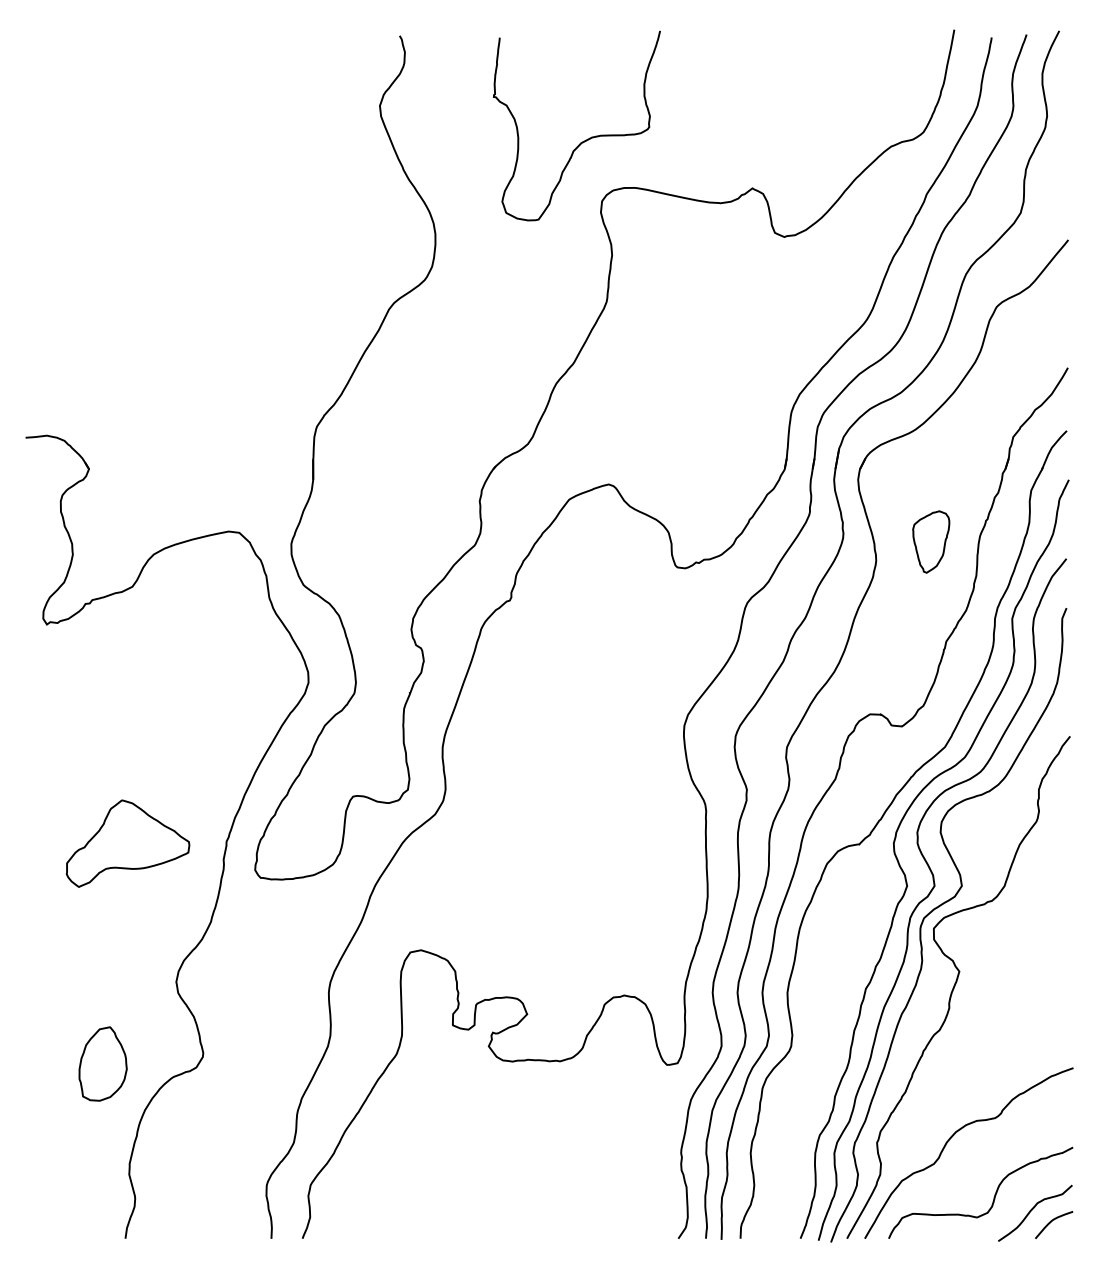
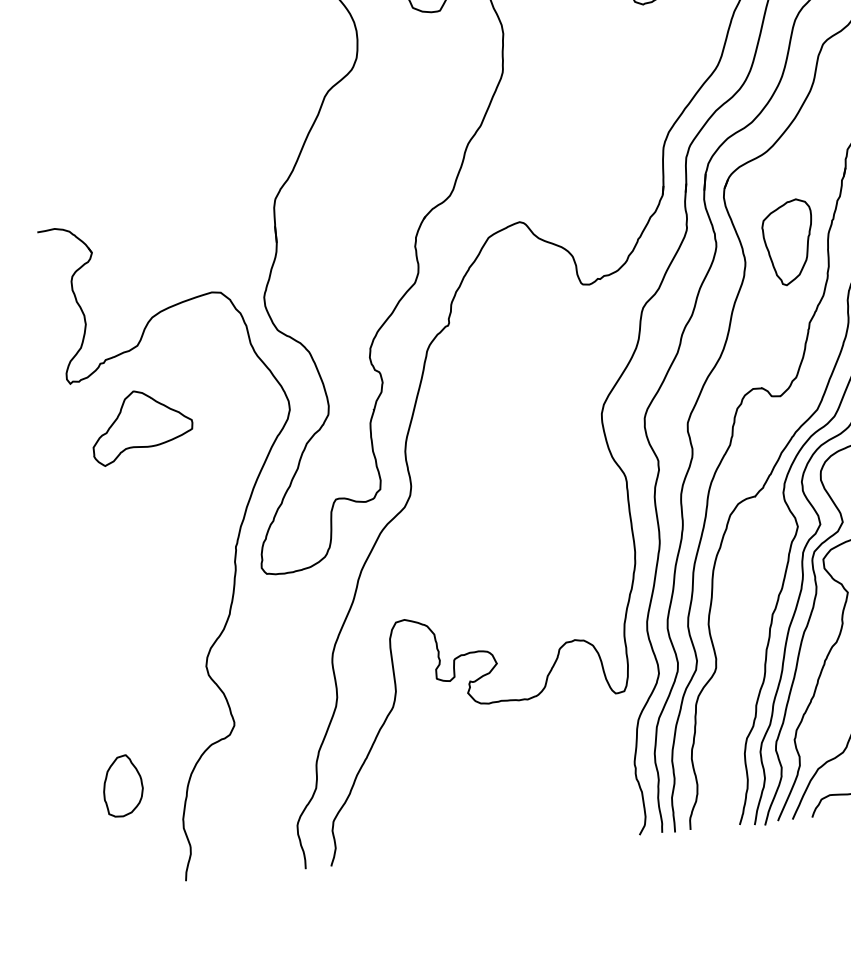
part: (931, 541) -> (789, 242), size x1.67
part: (128, 843) -> (142, 426), moved
part: (102, 1063) -> (122, 785), moved

